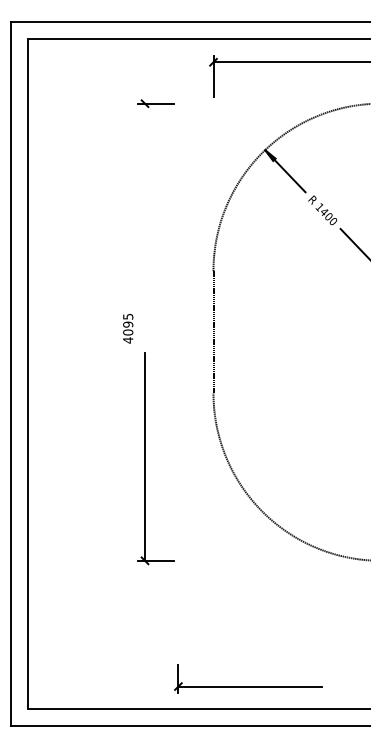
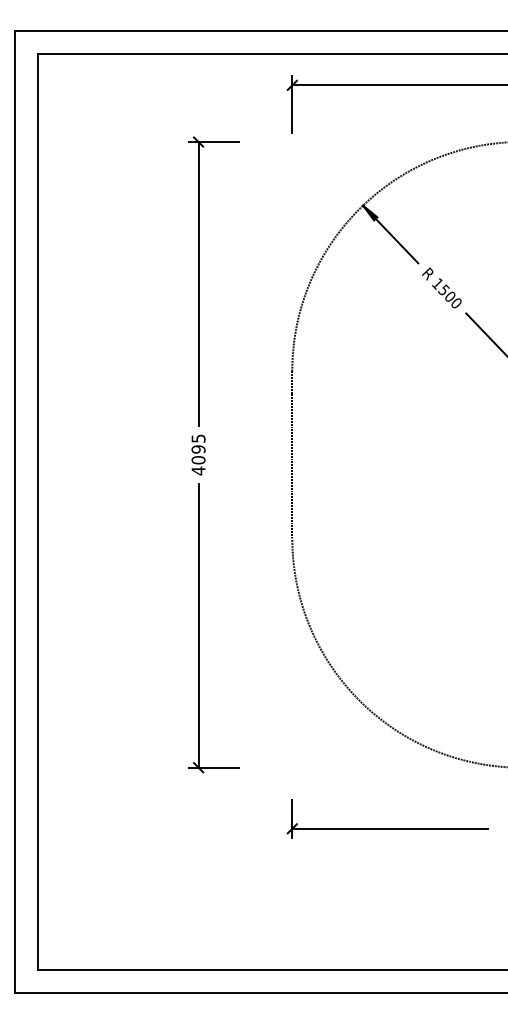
line: (144, 207) -> (198, 284), added
text: (323, 211) -> (443, 289), 1400 -> 1500
text: (128, 328) -> (198, 454), moved
part: (247, 686) -> (387, 828), moved

